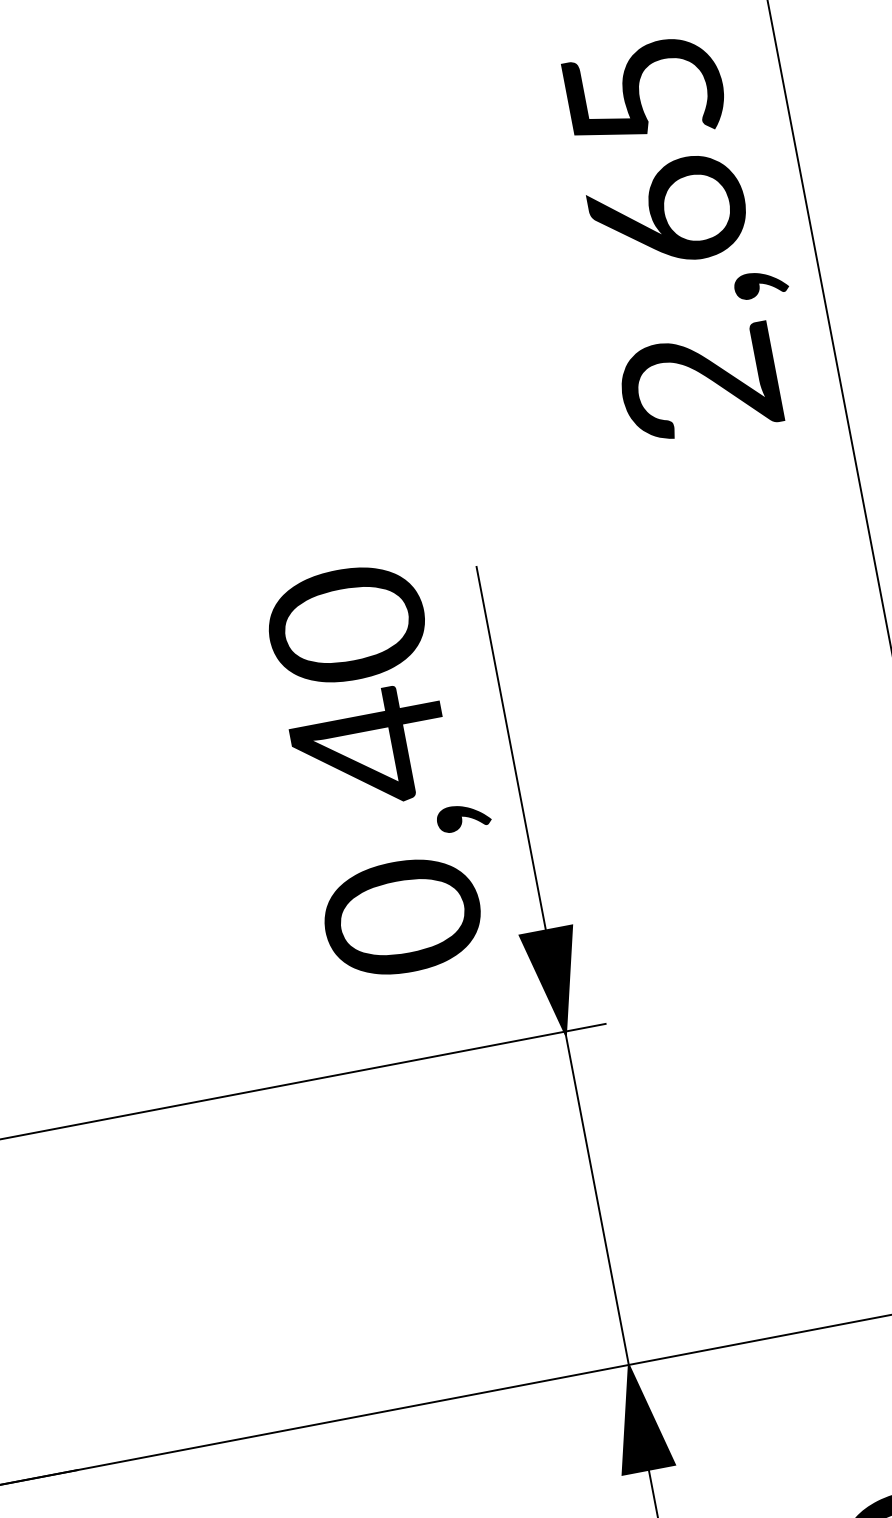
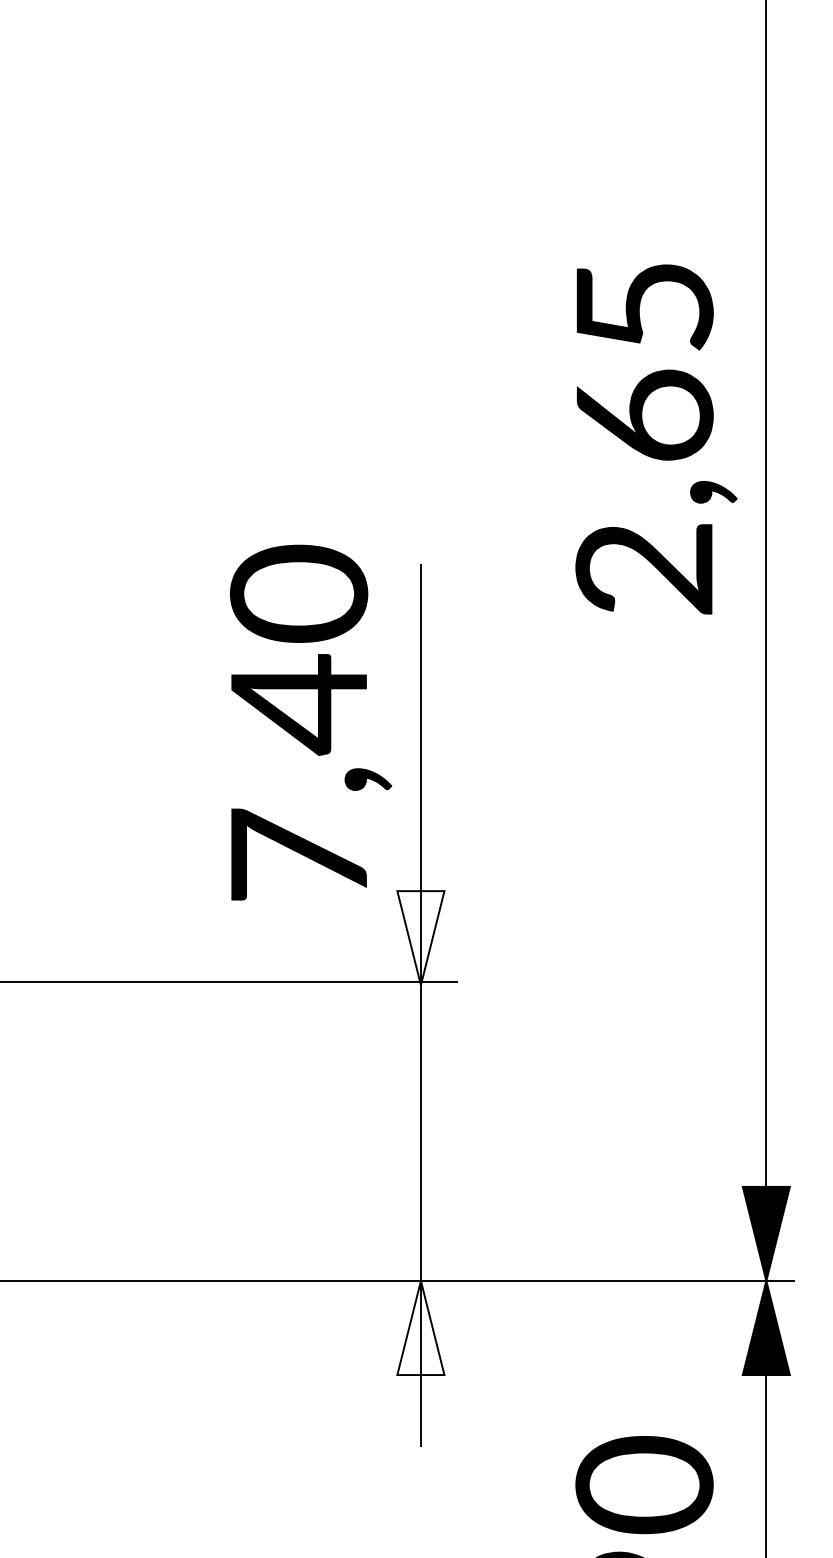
text: (685, 237) -> (656, 439), moved
text: (402, 916) -> (299, 855), 0,40 -> 7,40
fill: (555, 983) -> (420, 938), removed
fill: (638, 1416) -> (420, 1327), removed

